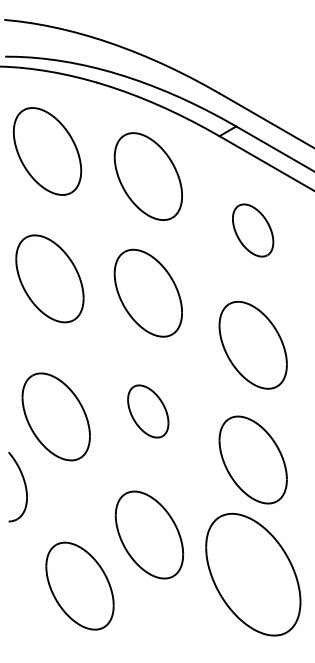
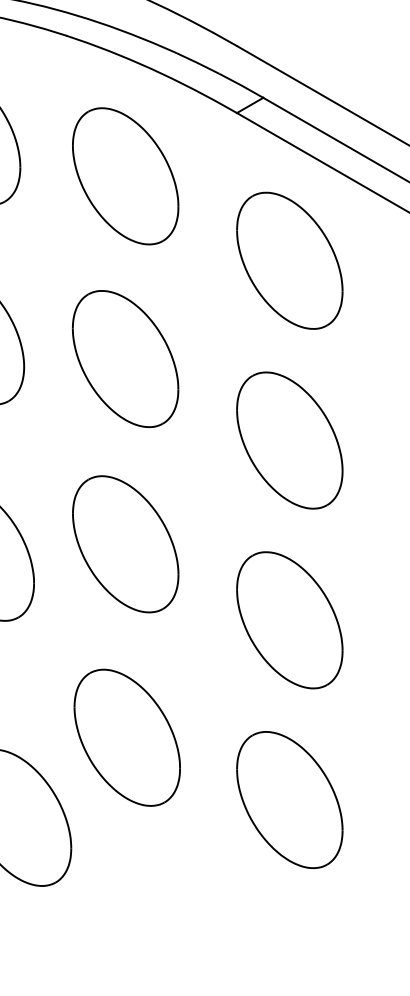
part: (252, 230) -> (288, 260), size x1.67
part: (147, 411) -> (124, 544), size x1.67
part: (252, 574) -> (288, 799), size x0.71

